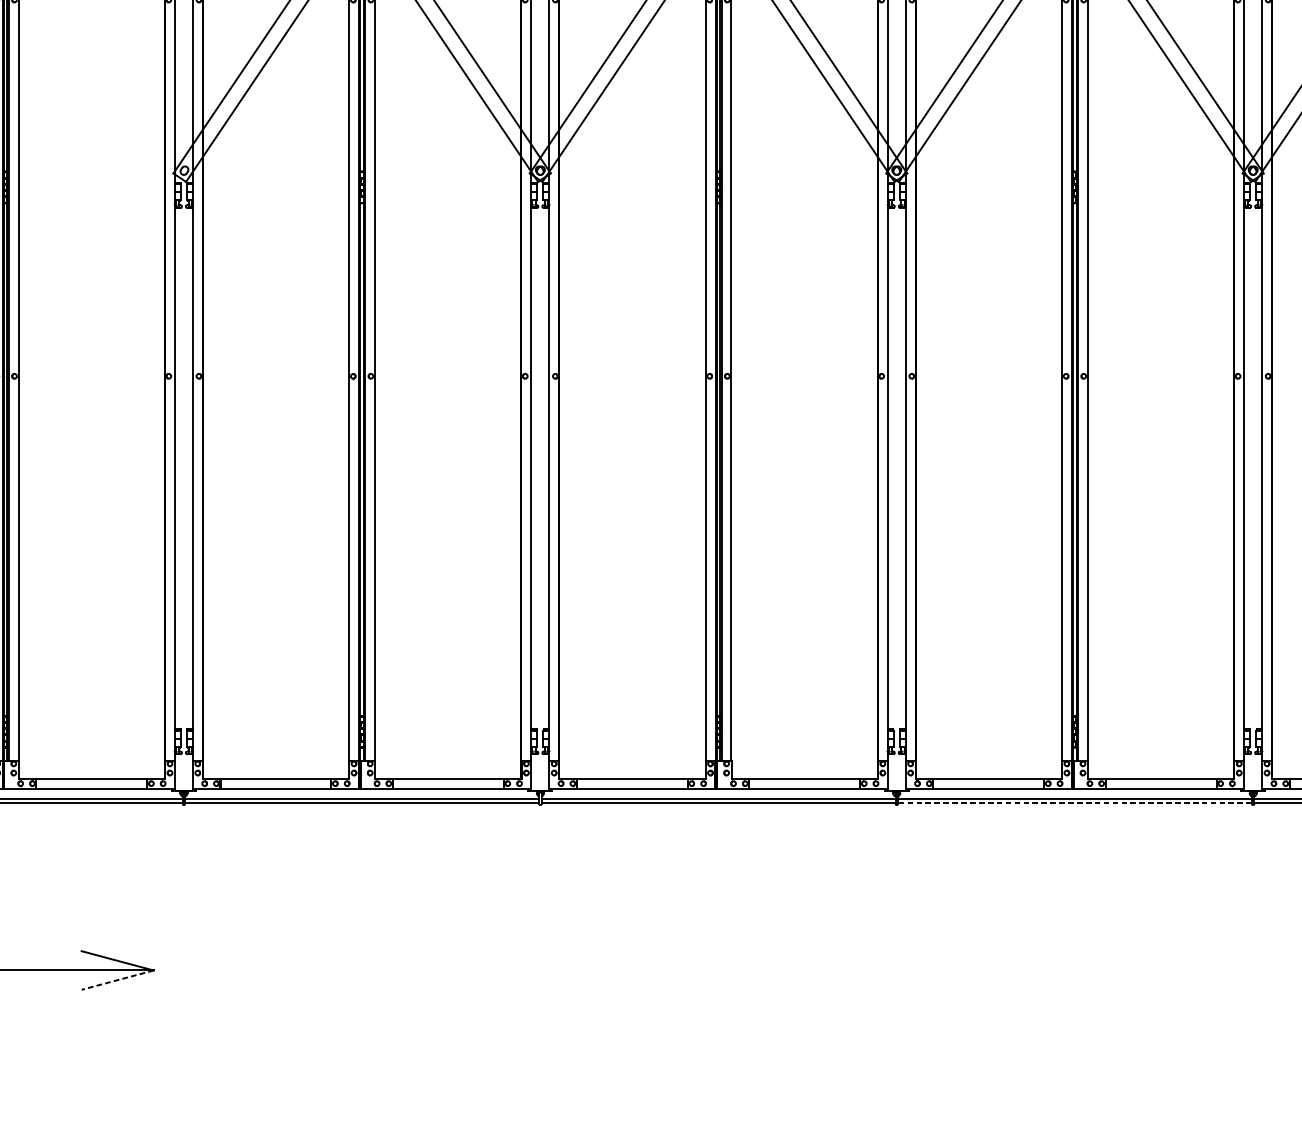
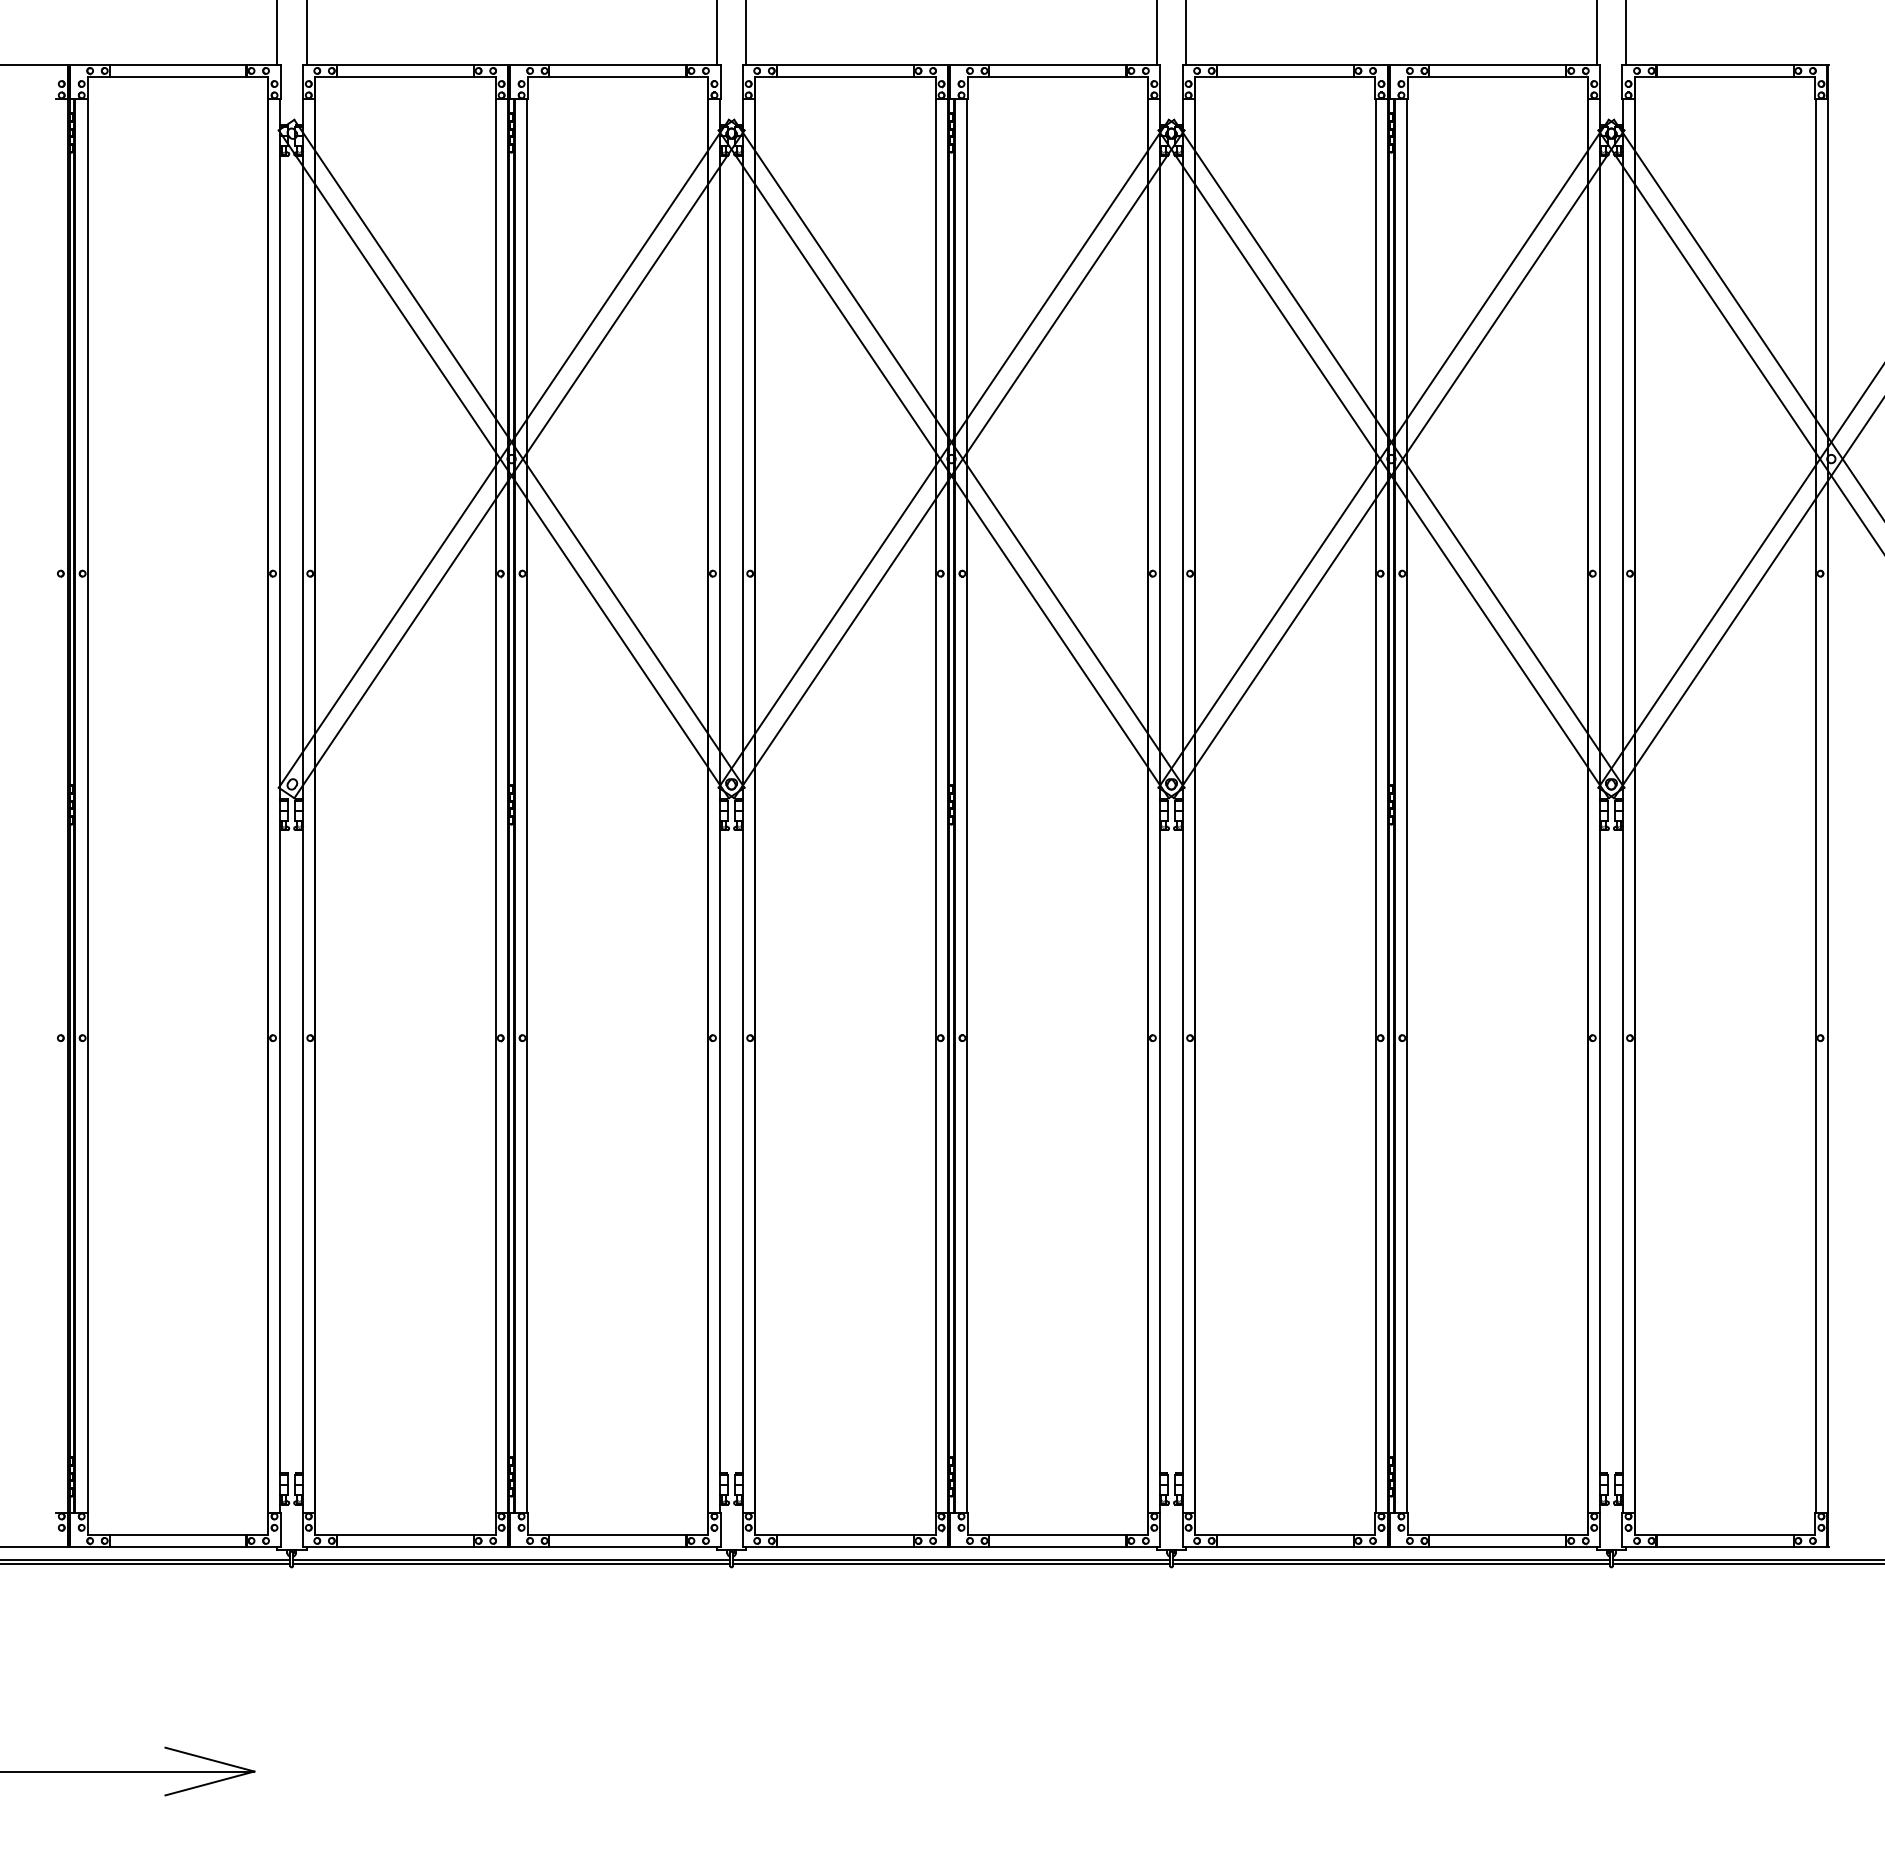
line: (1074, 802) -> (1390, 1564), dashed -> solid
line: (117, 980) -> (209, 1783), dashed -> solid

